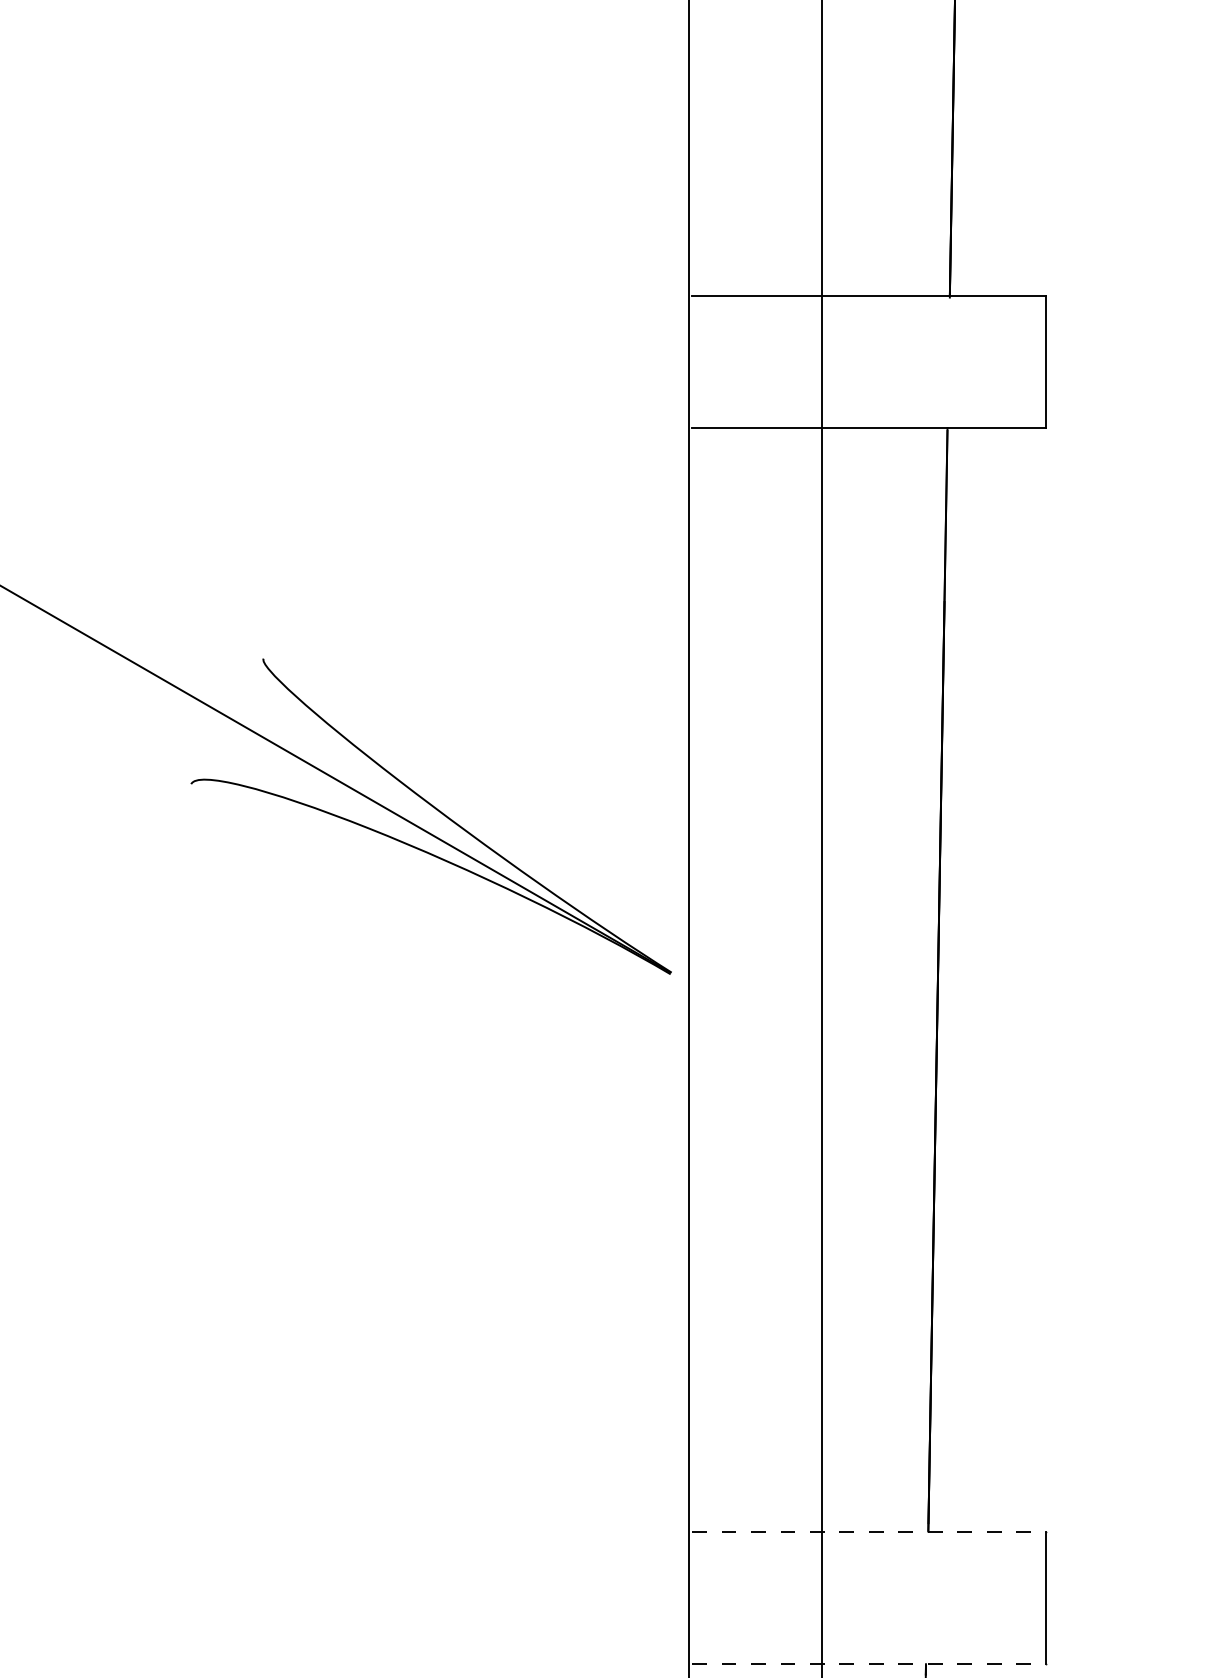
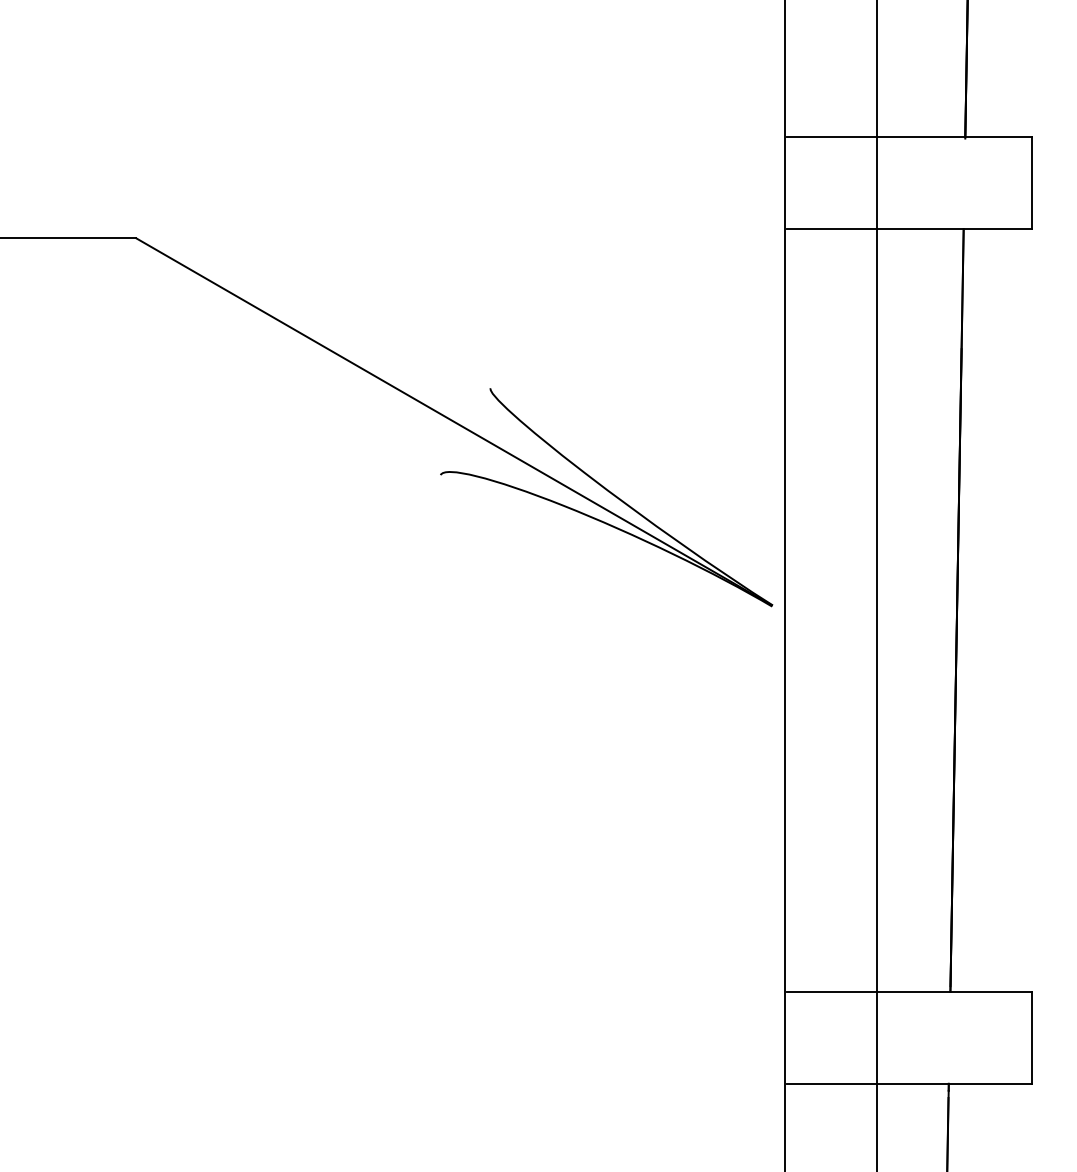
line: (869, 1532) -> (909, 992), dashed -> solid
line: (869, 1663) -> (909, 1083), dashed -> solid

